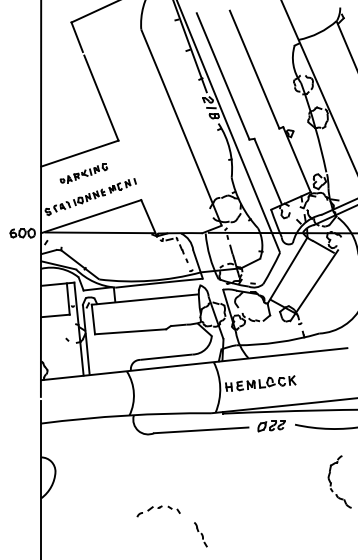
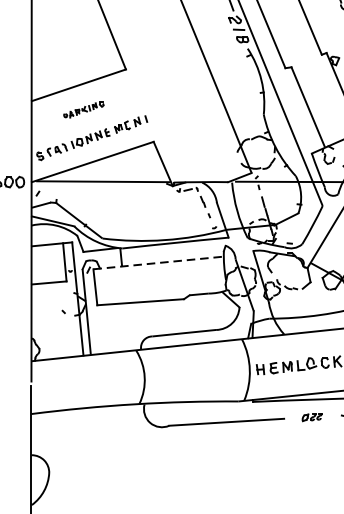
part: (83, 173) -> (83, 109), size x0.7
line: (145, 299) -> (158, 262), solid -> dashed
part: (271, 426) -> (312, 417), size x0.6

